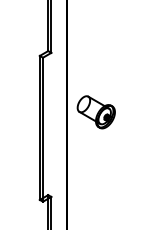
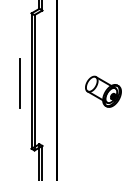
part: (95, 112) -> (102, 91), moved
line: (28, 130) -> (20, 83), added

